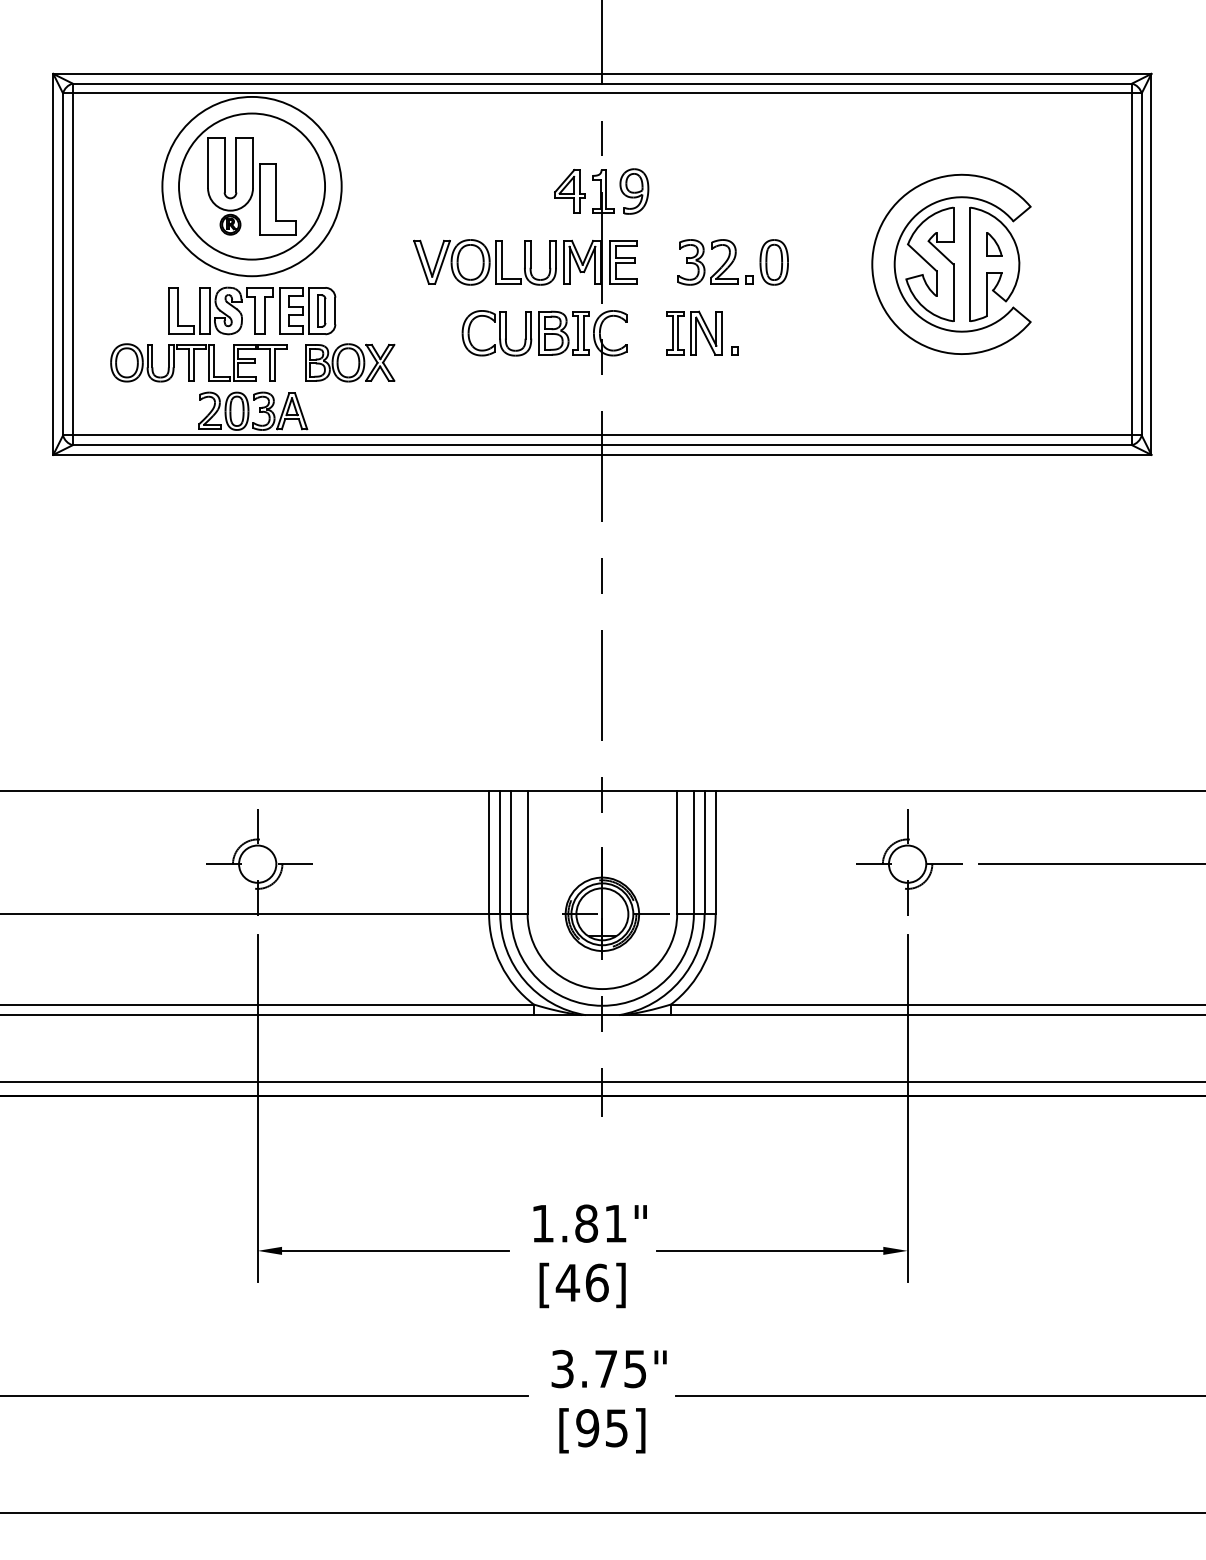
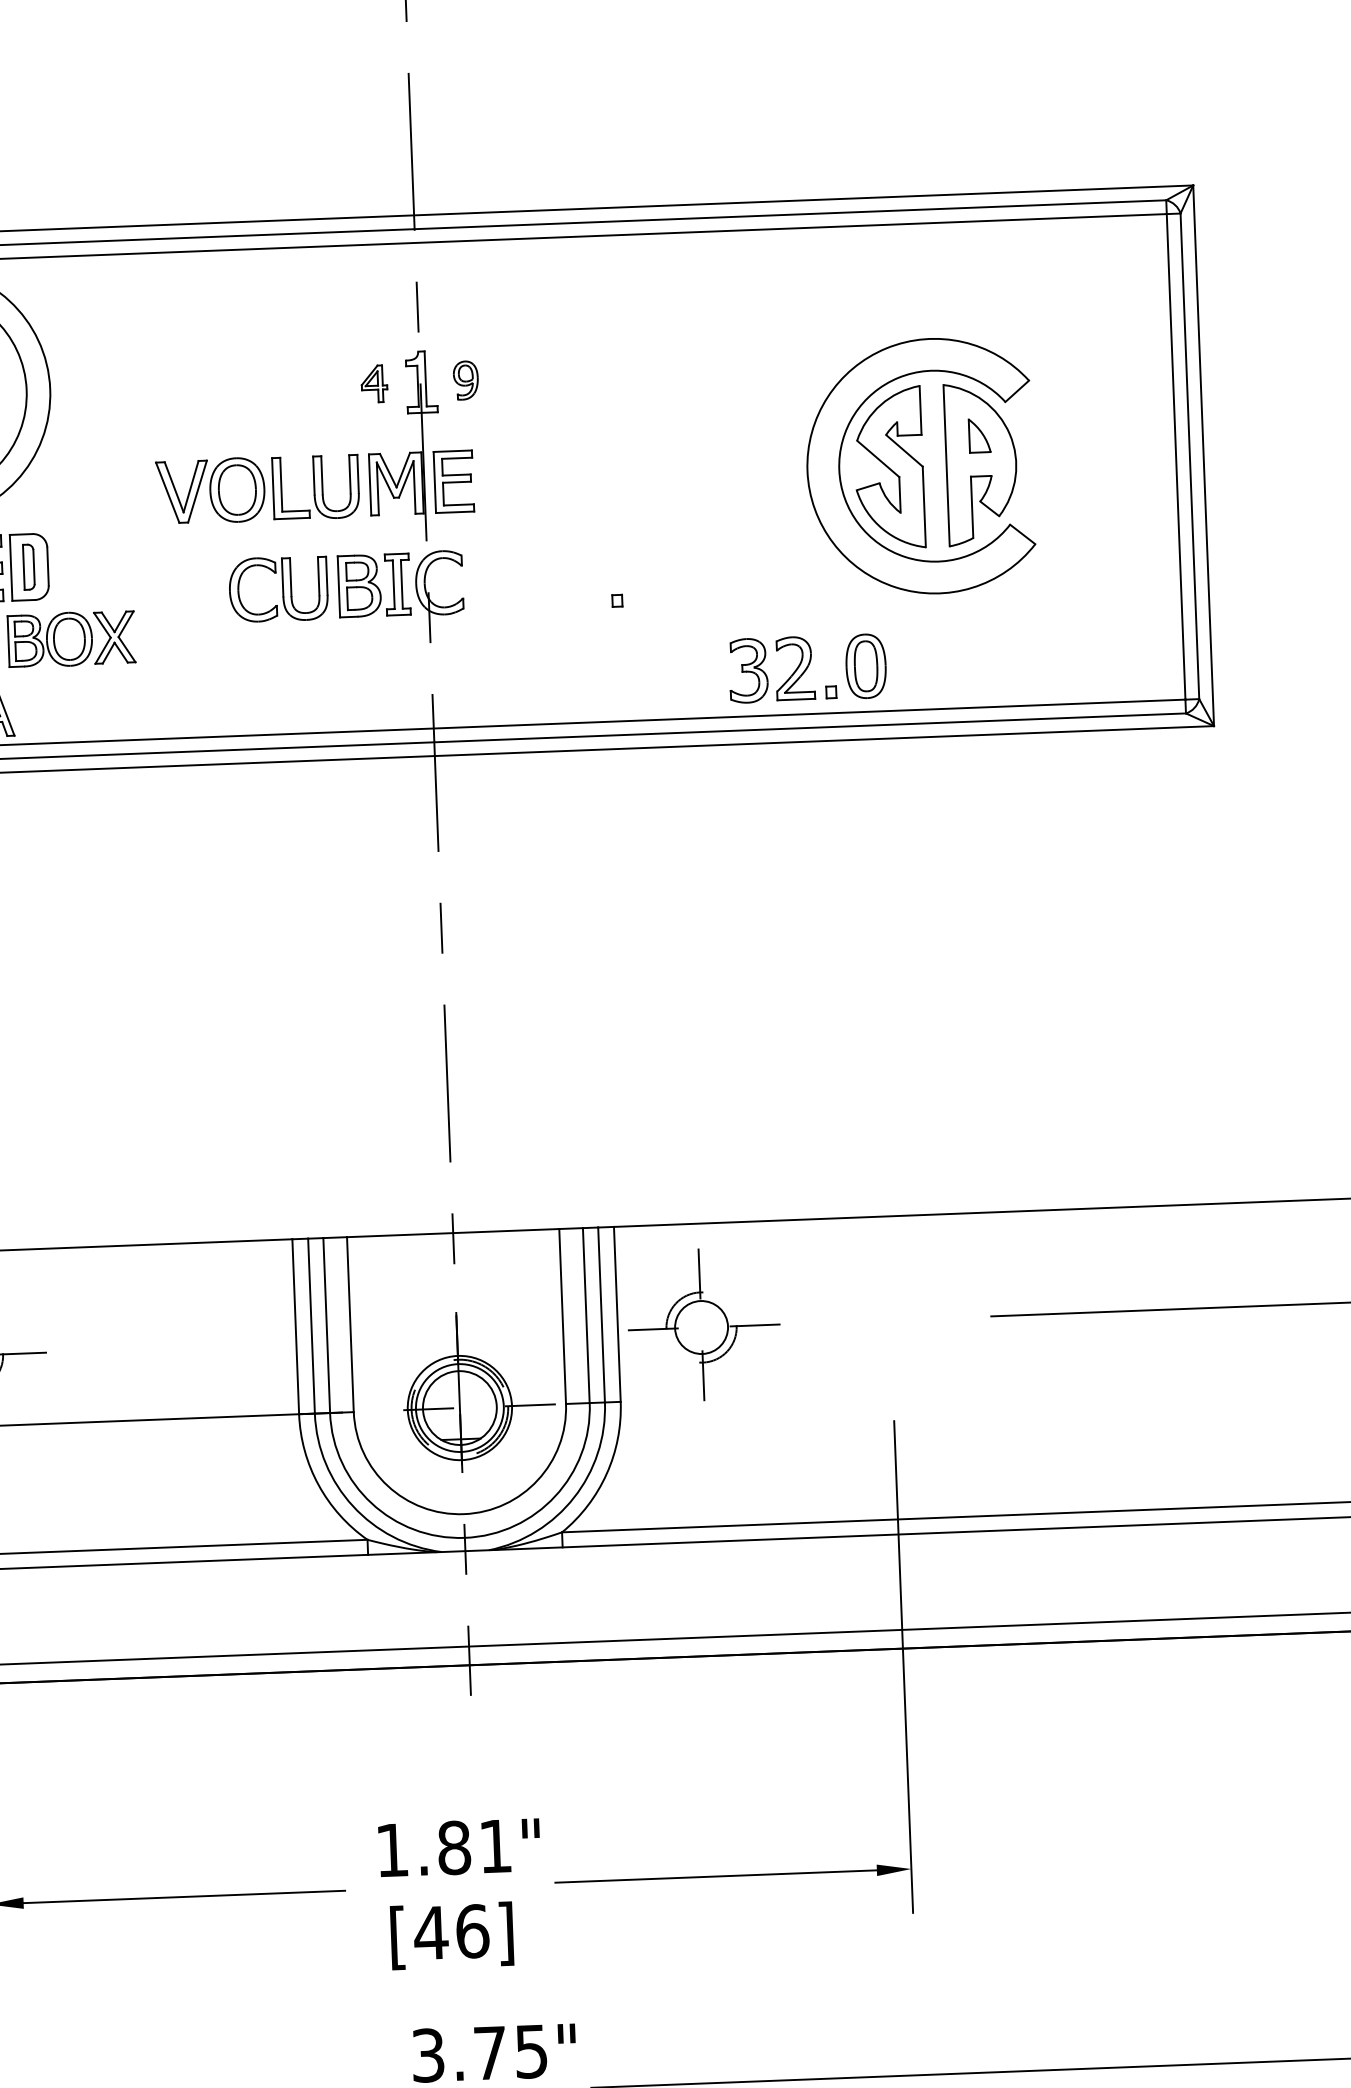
part: (569, 191) -> (373, 384), size x0.6
part: (634, 191) -> (466, 380), size x0.6
part: (732, 262) -> (806, 668), moved
part: (694, 332) -> (558, 577), removed
part: (909, 862) -> (704, 1325), moved

